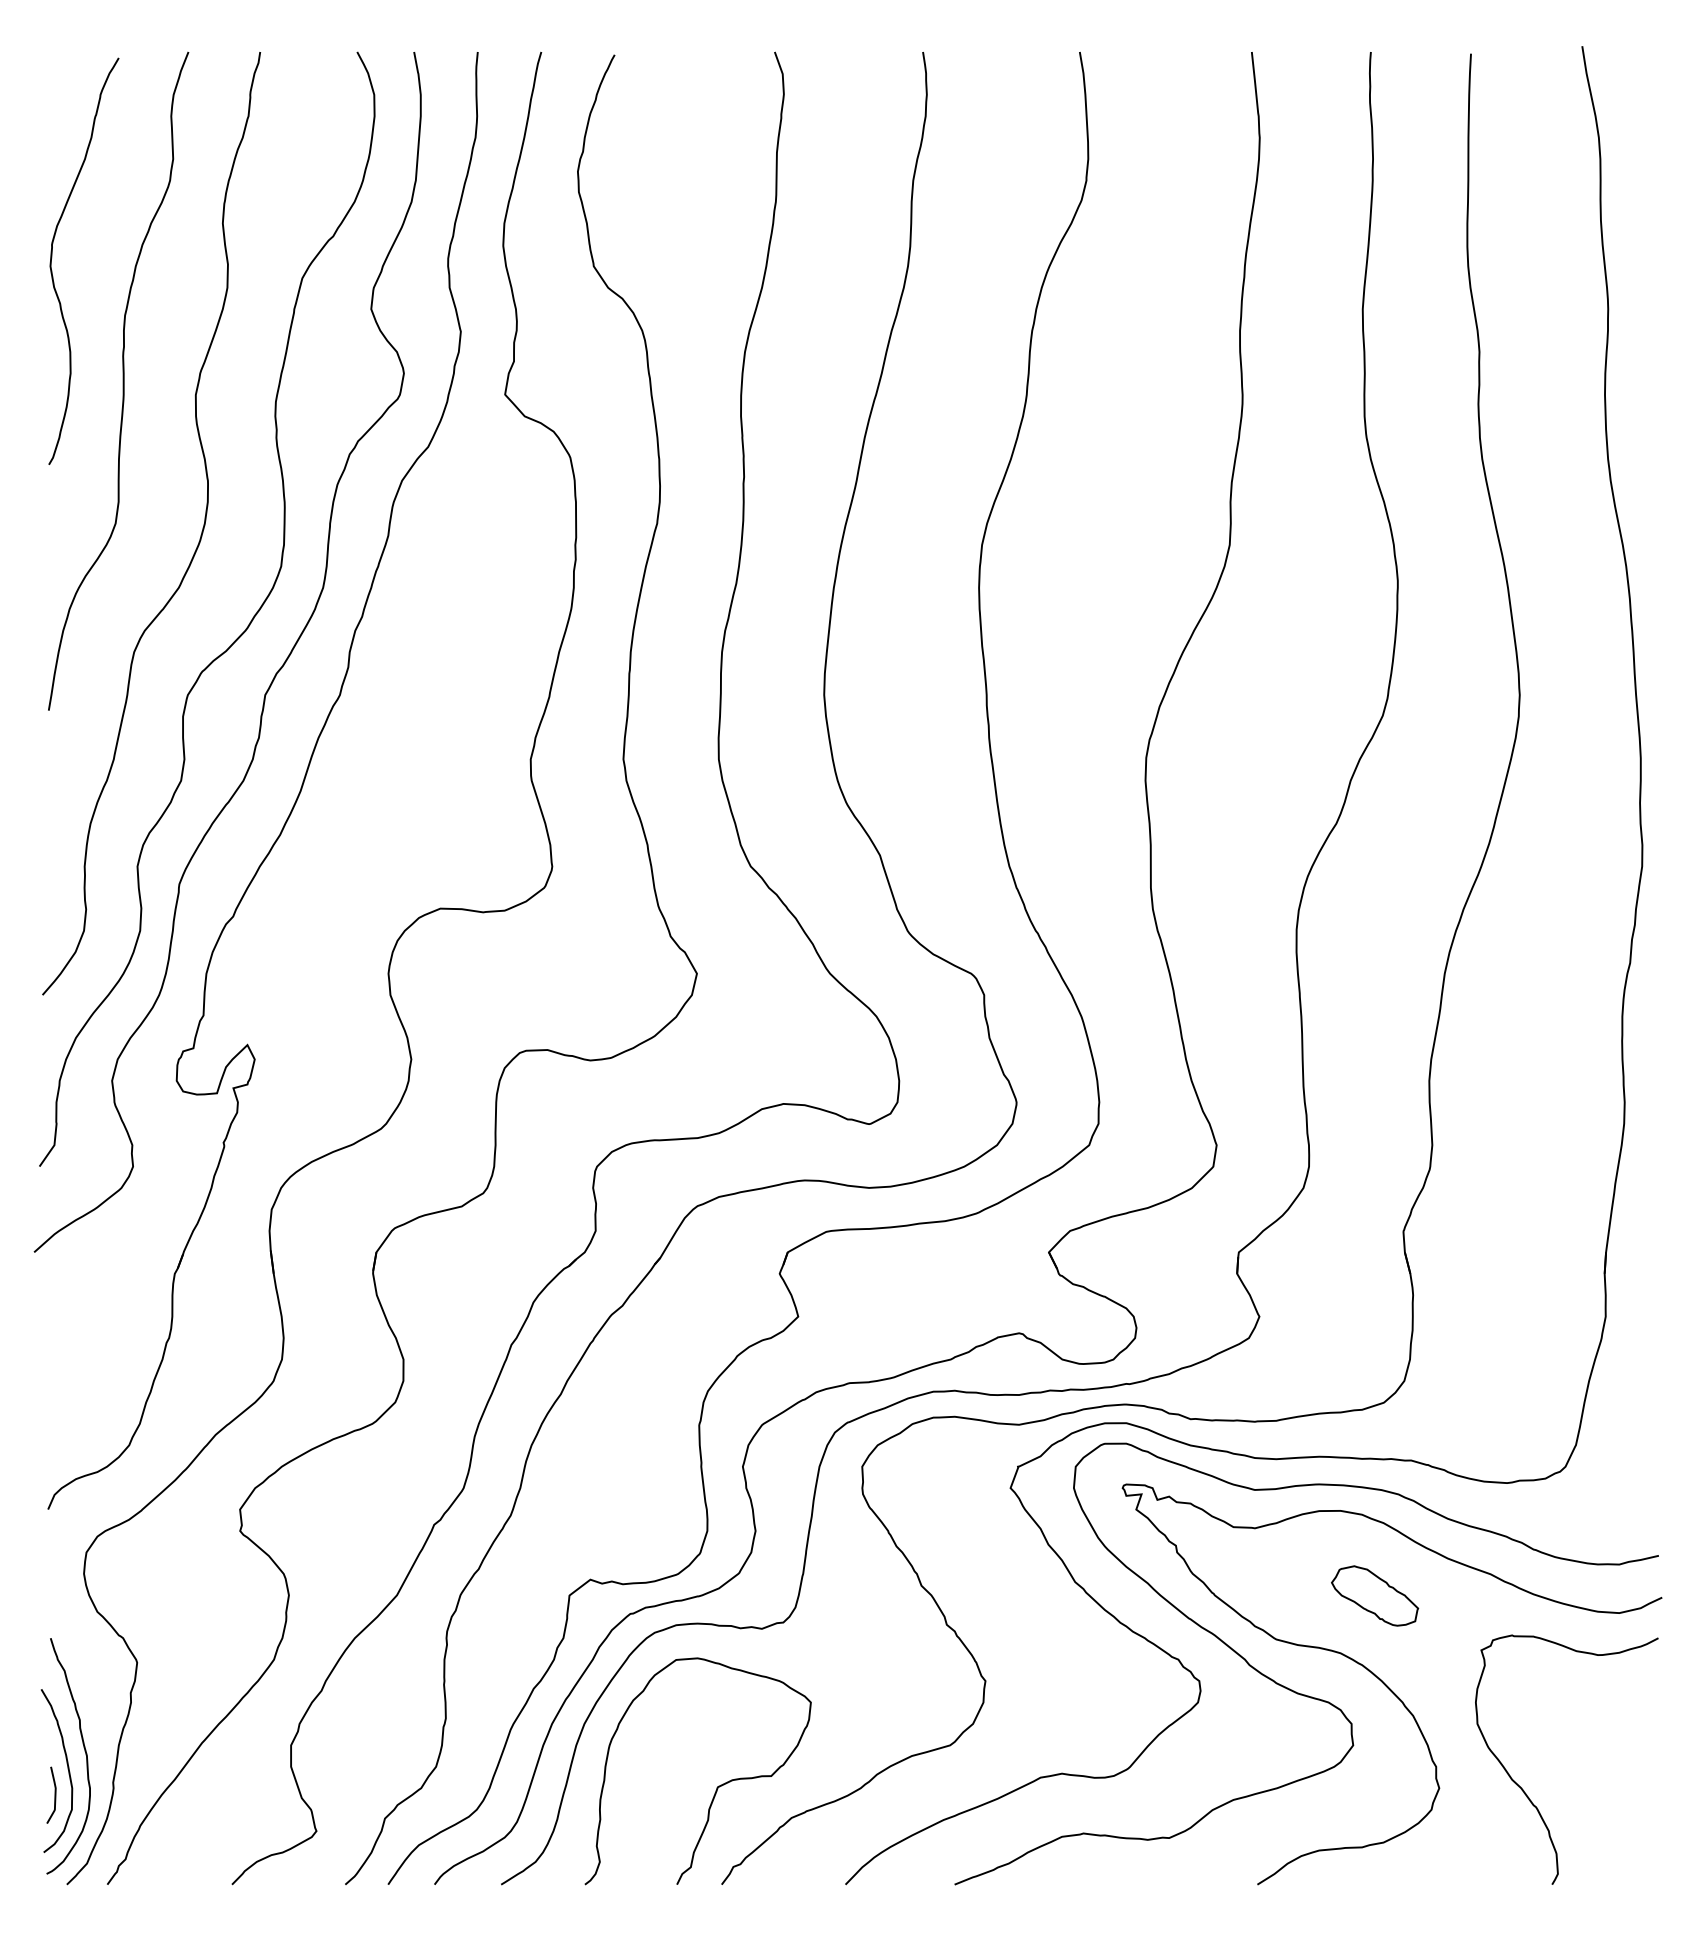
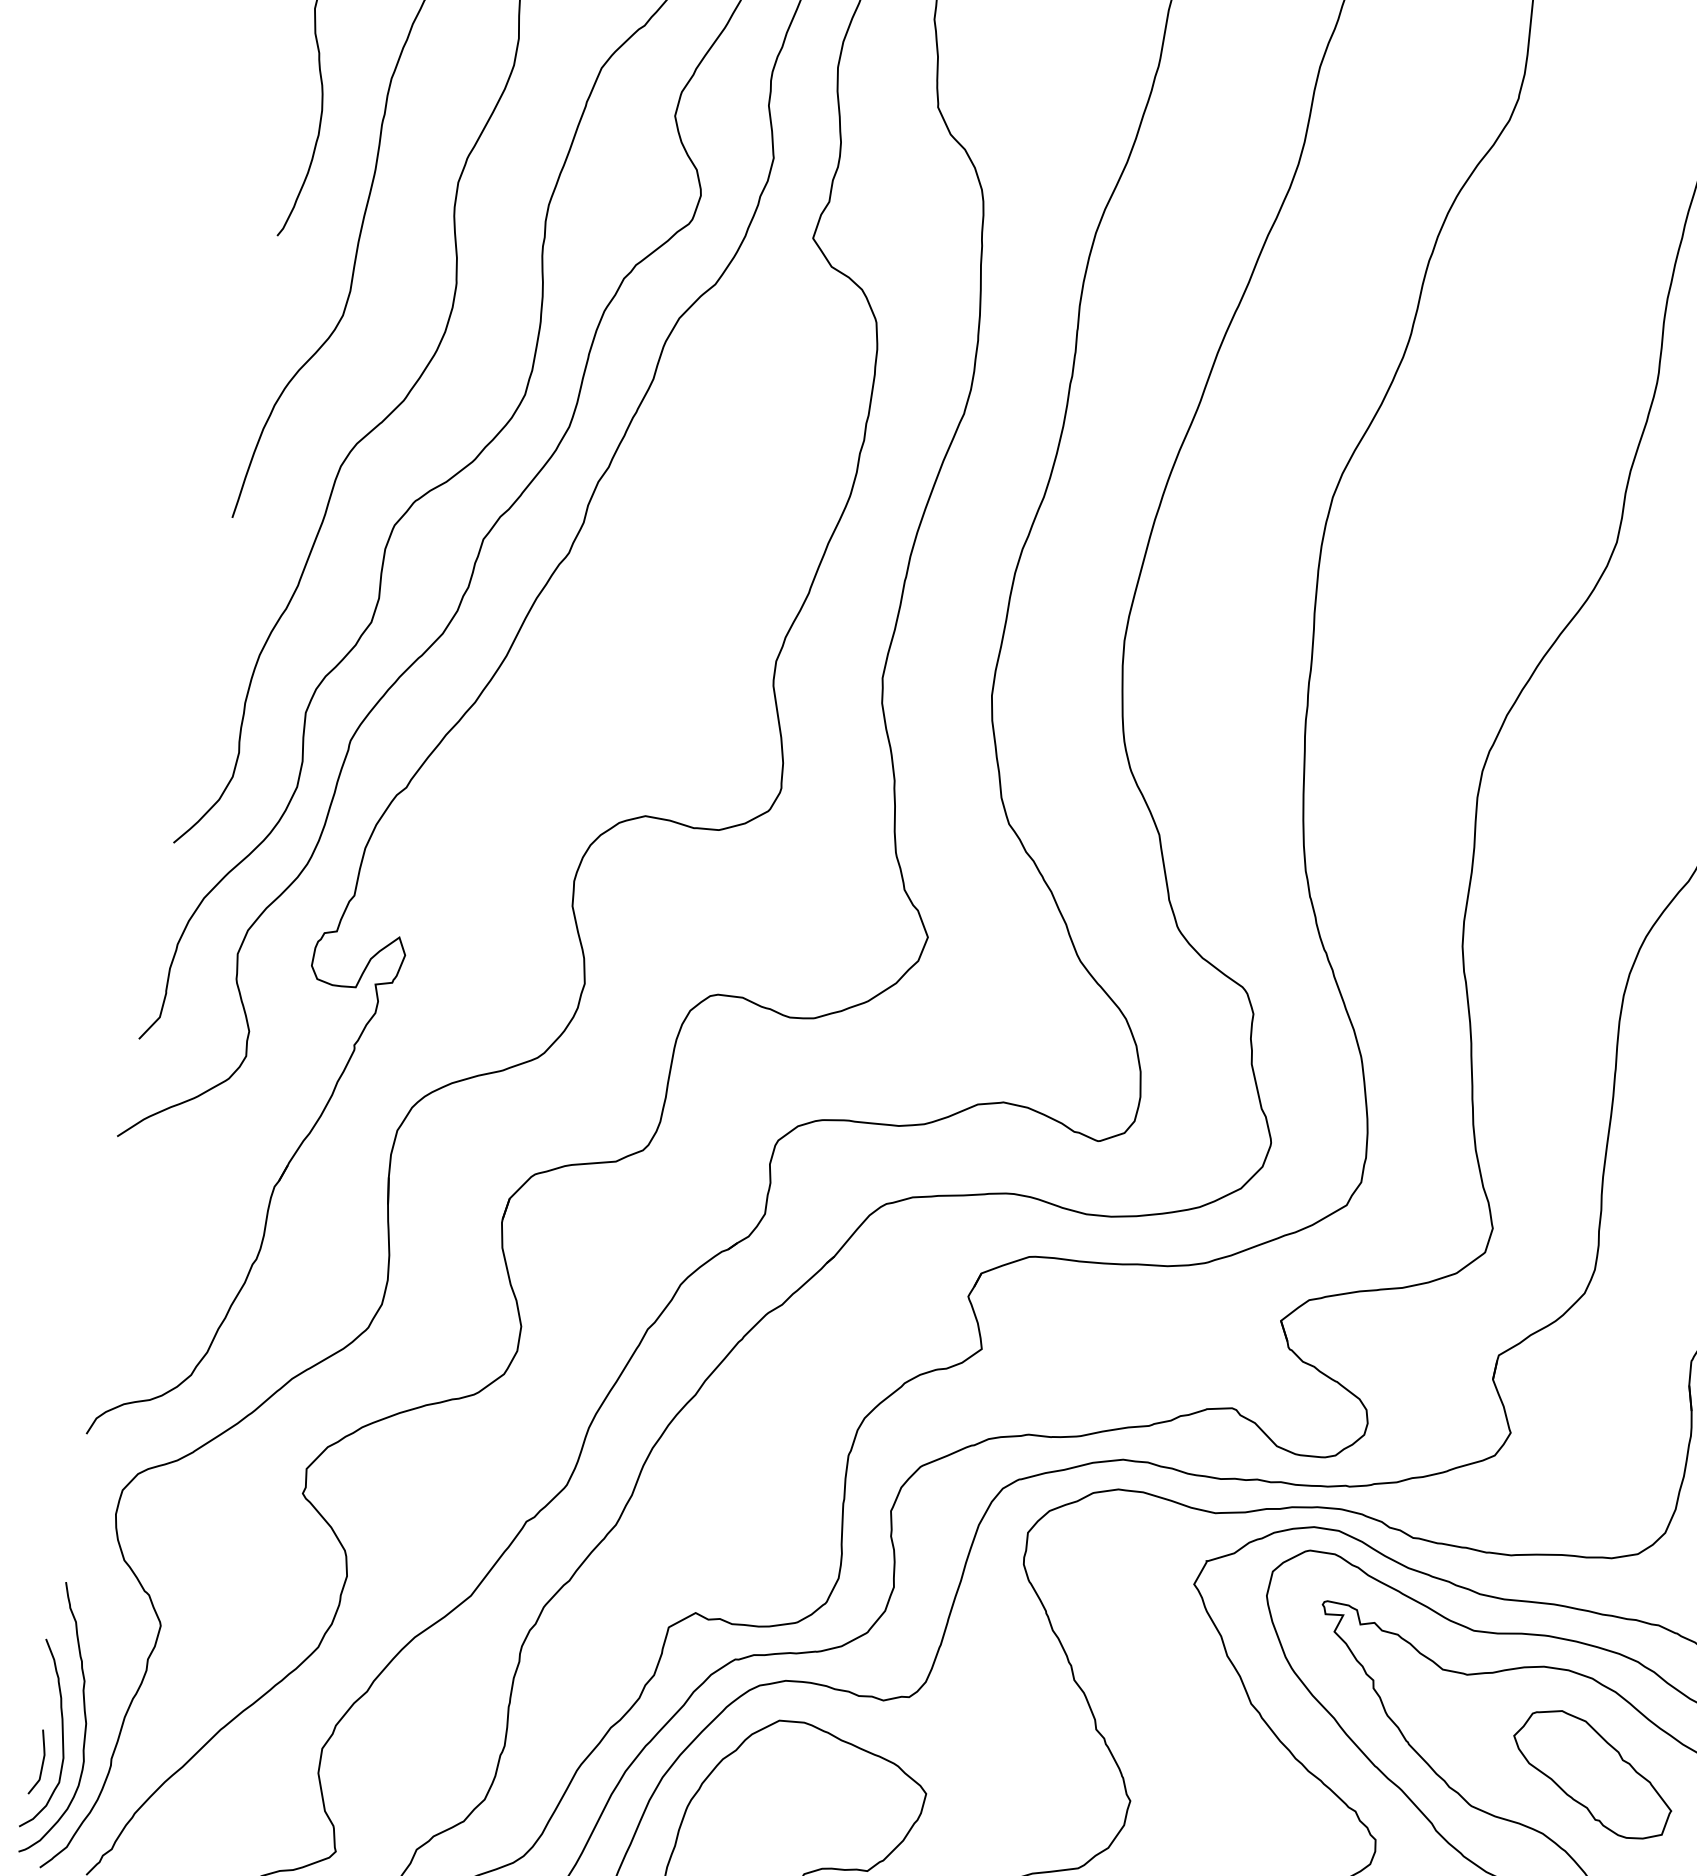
part: (1374, 1595) -> (1592, 1773), size x1.67

